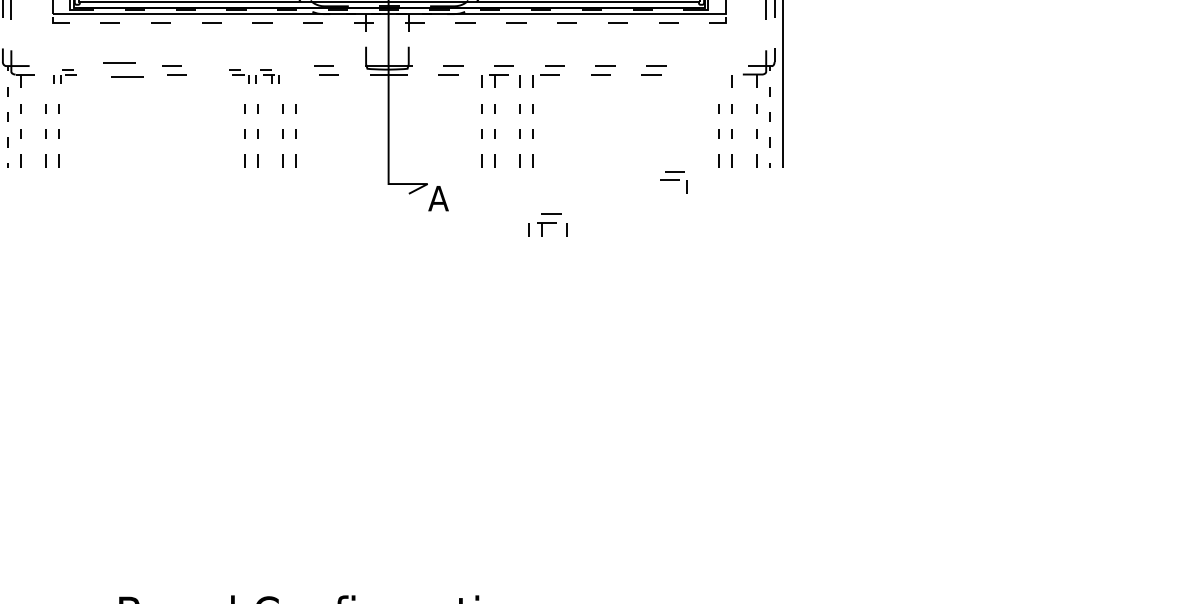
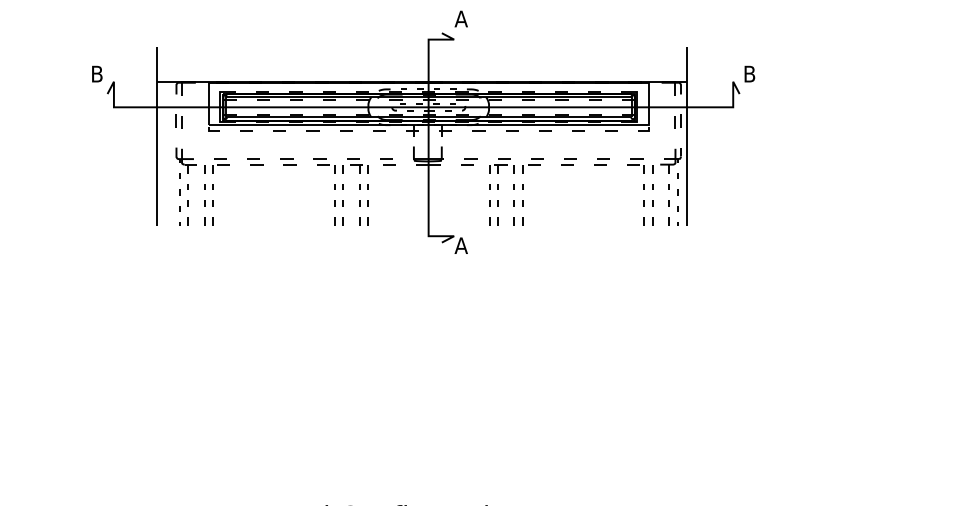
part: (123, 69) -> (255, 161), size x0.62
part: (64, 75) -> (216, 165), size x1.67
part: (253, 75) -> (340, 165), size x1.67
part: (672, 181) -> (635, 165), moved
part: (547, 224) -> (532, 262), removed

